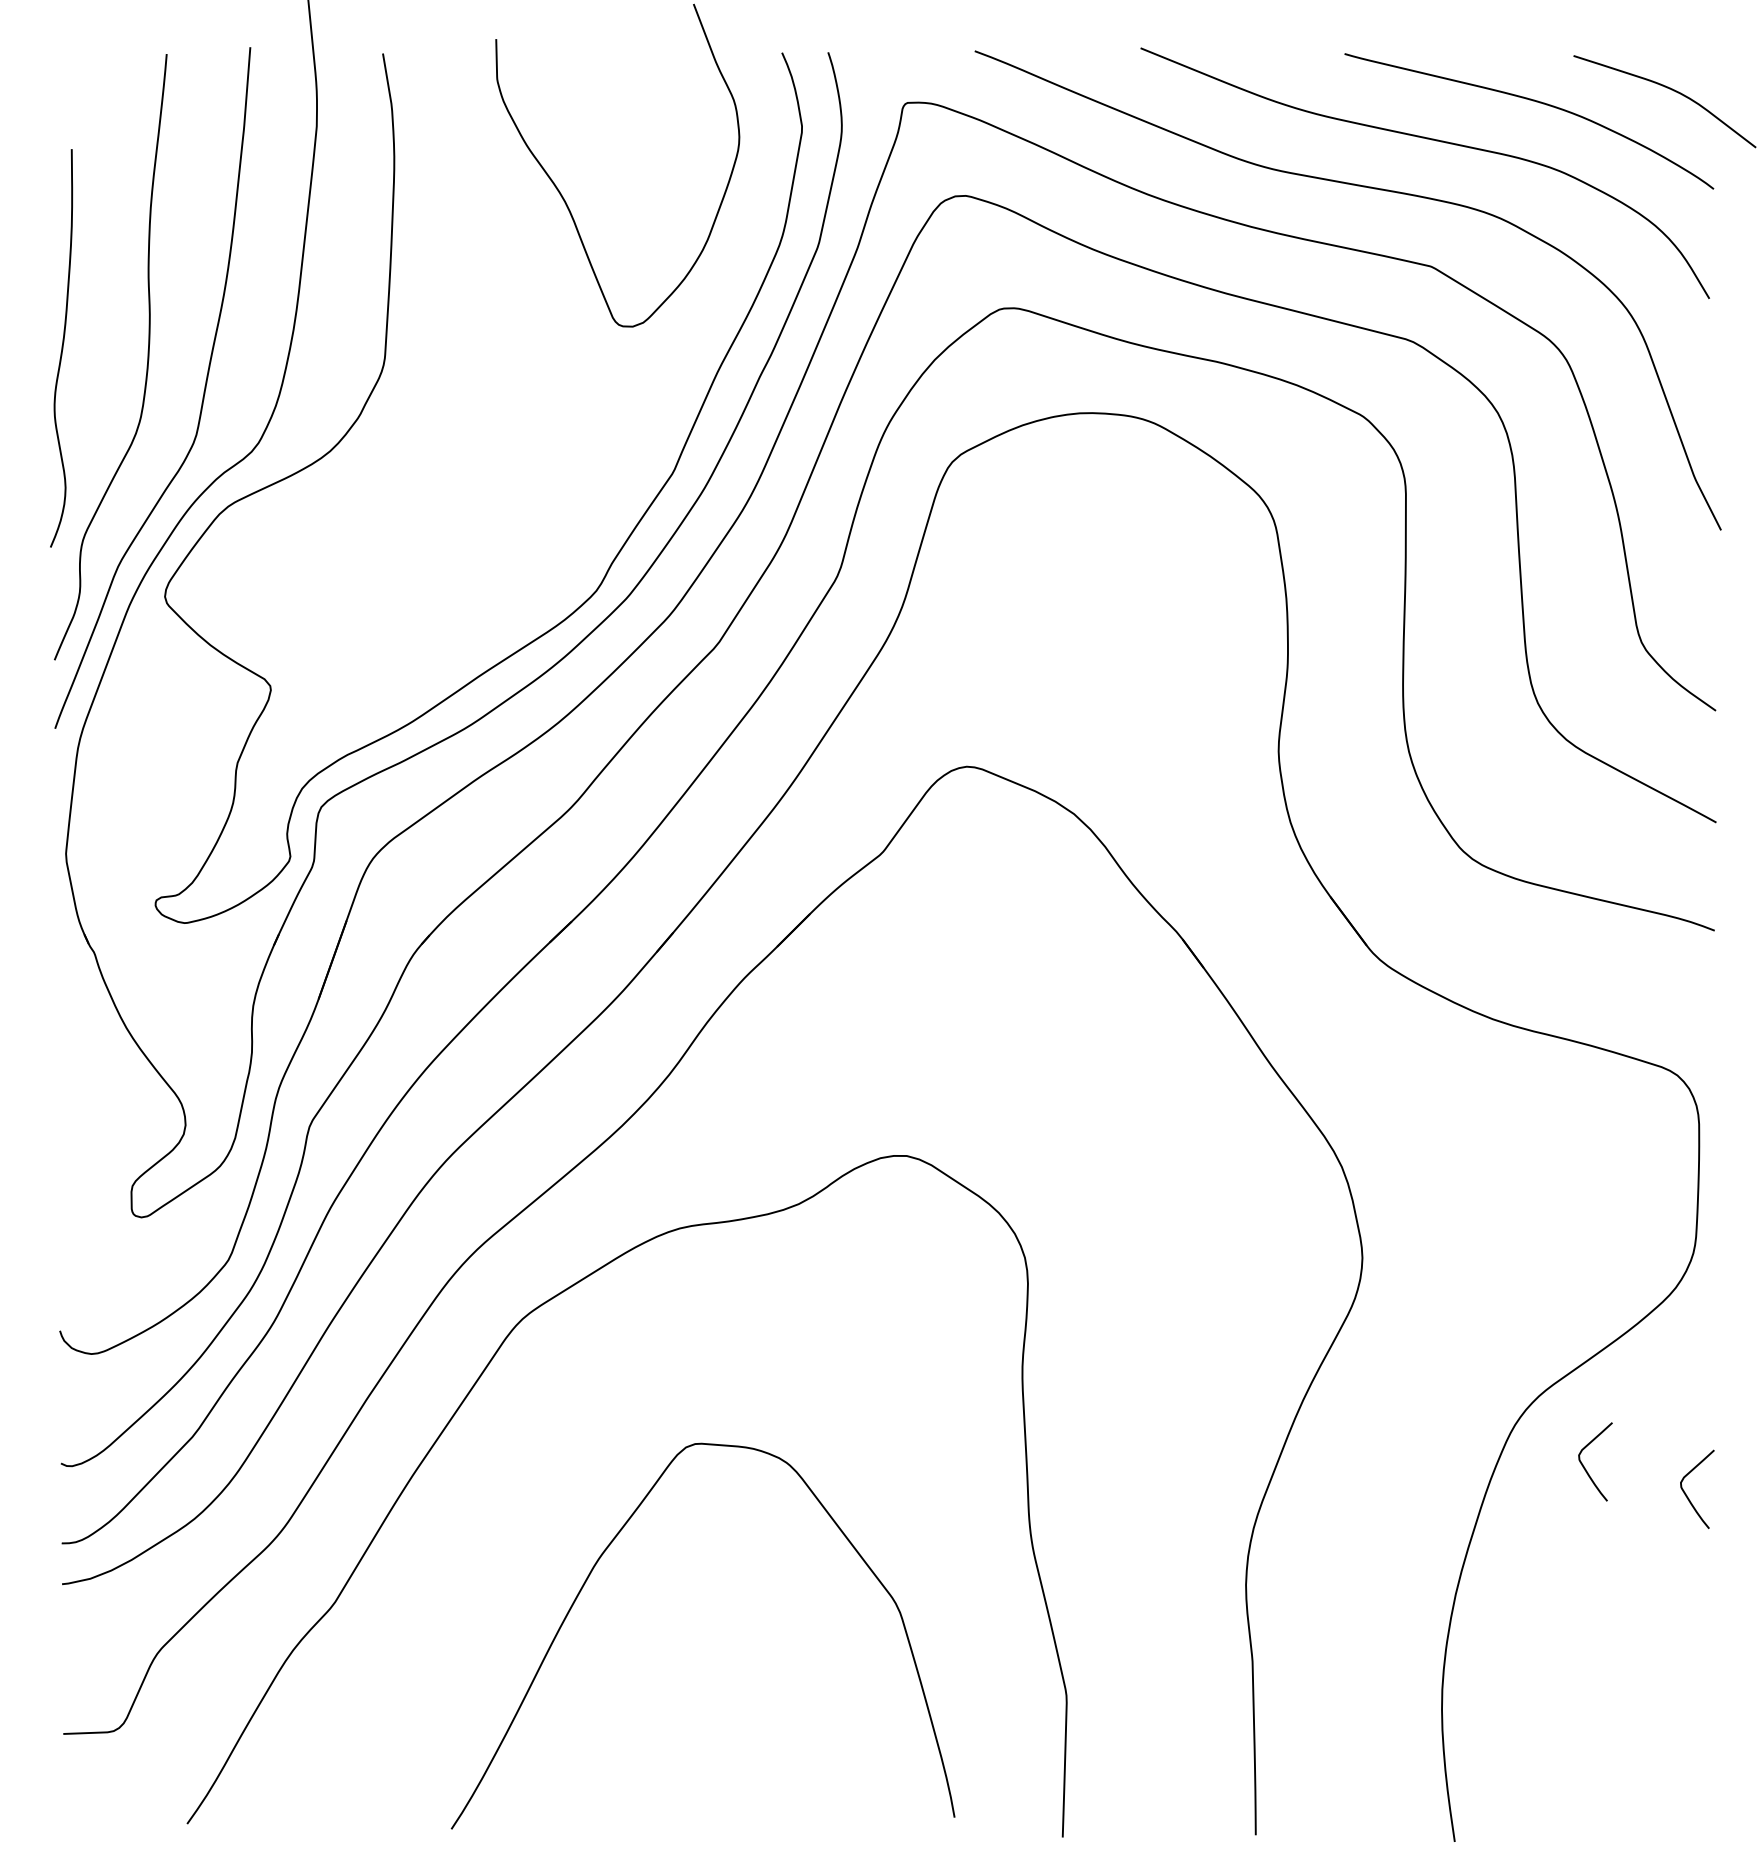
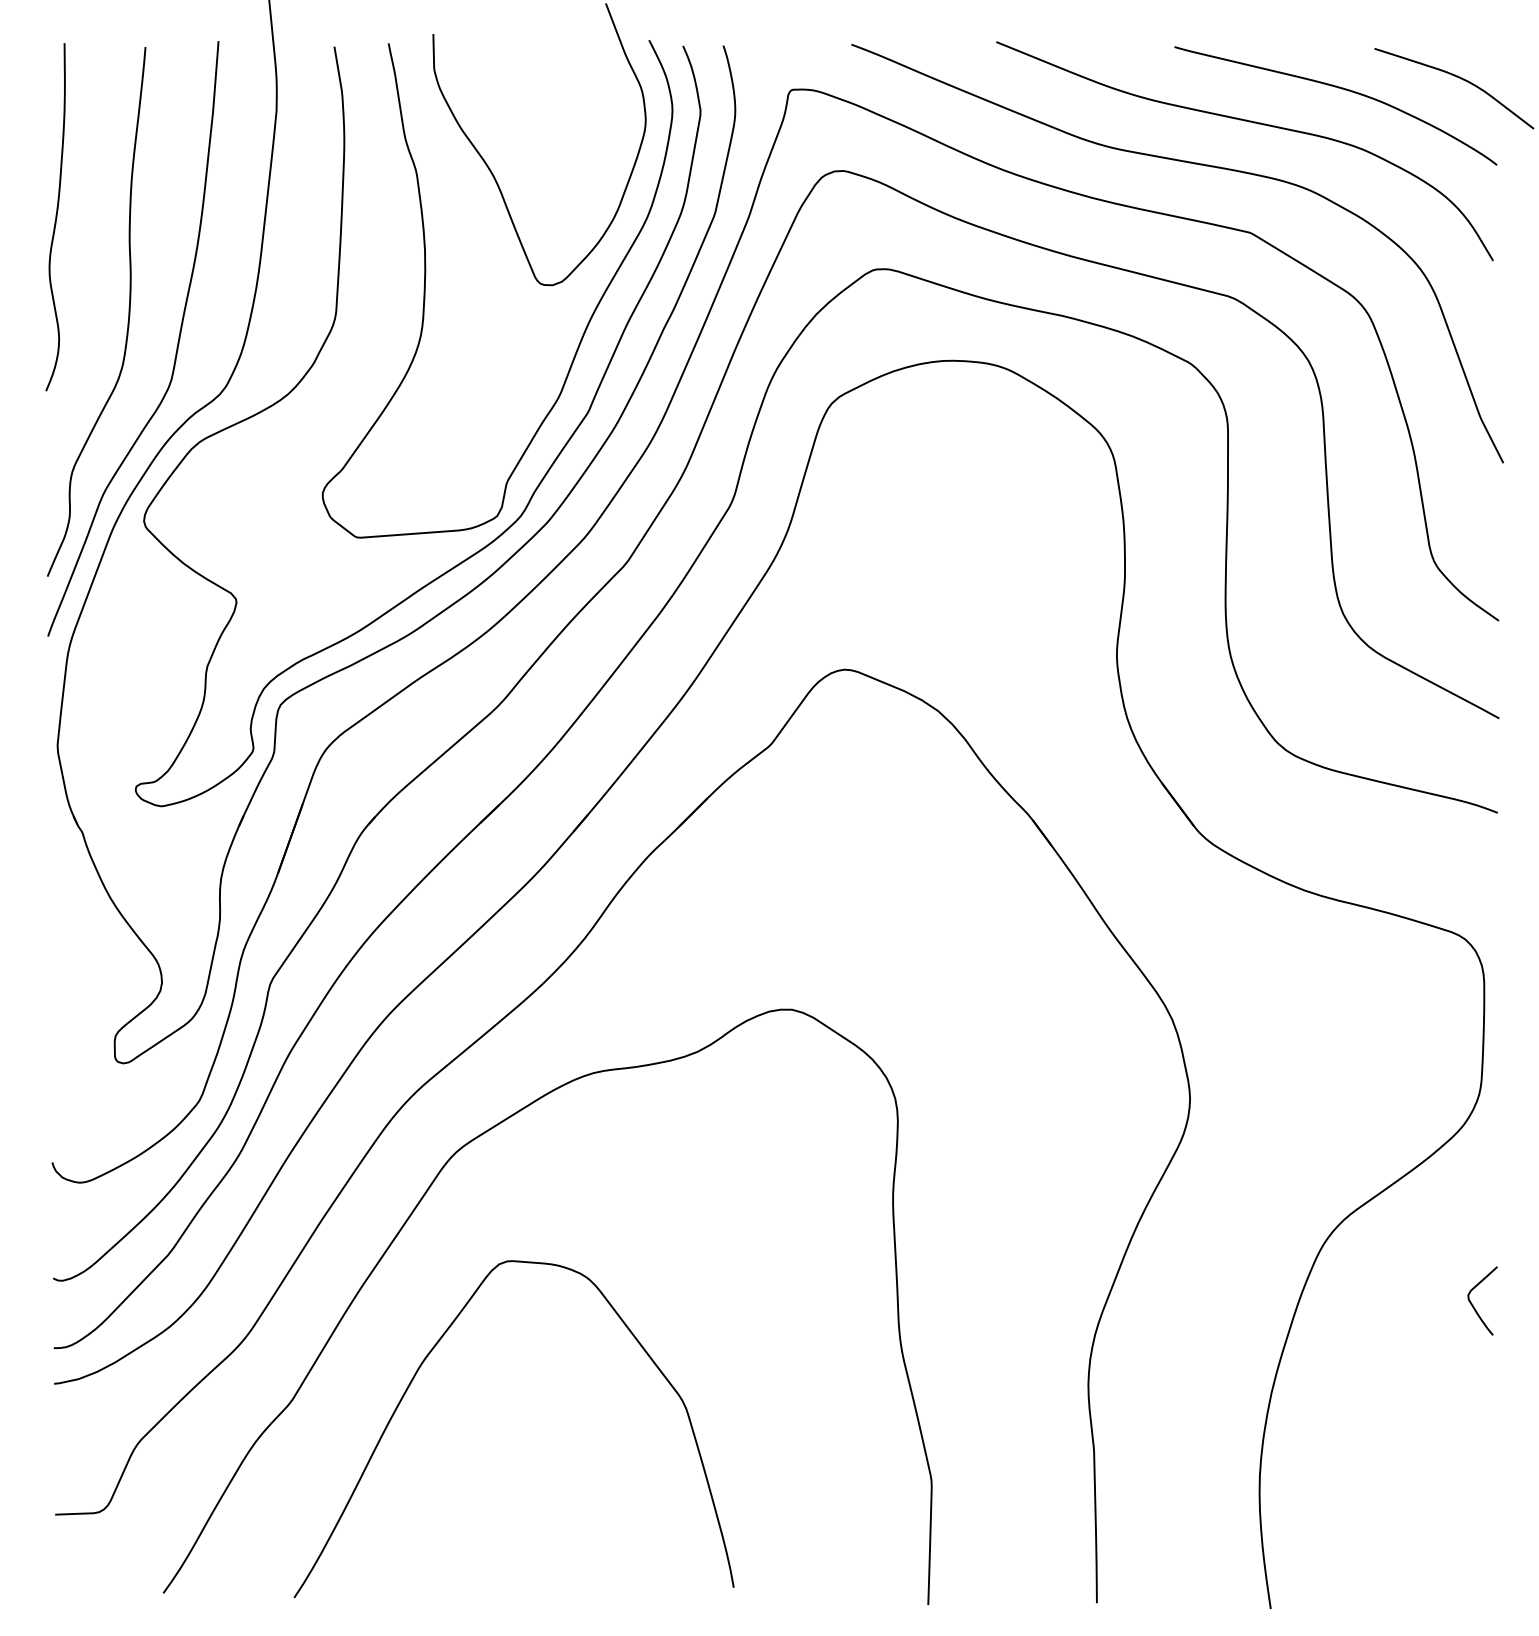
curve: (487, 331) -> (425, 289), added
curve: (61, 348) -> (55, 217), moved
curve: (1586, 1468) -> (1385, 1282), removed
curve: (593, 1570) -> (418, 1371), moved

